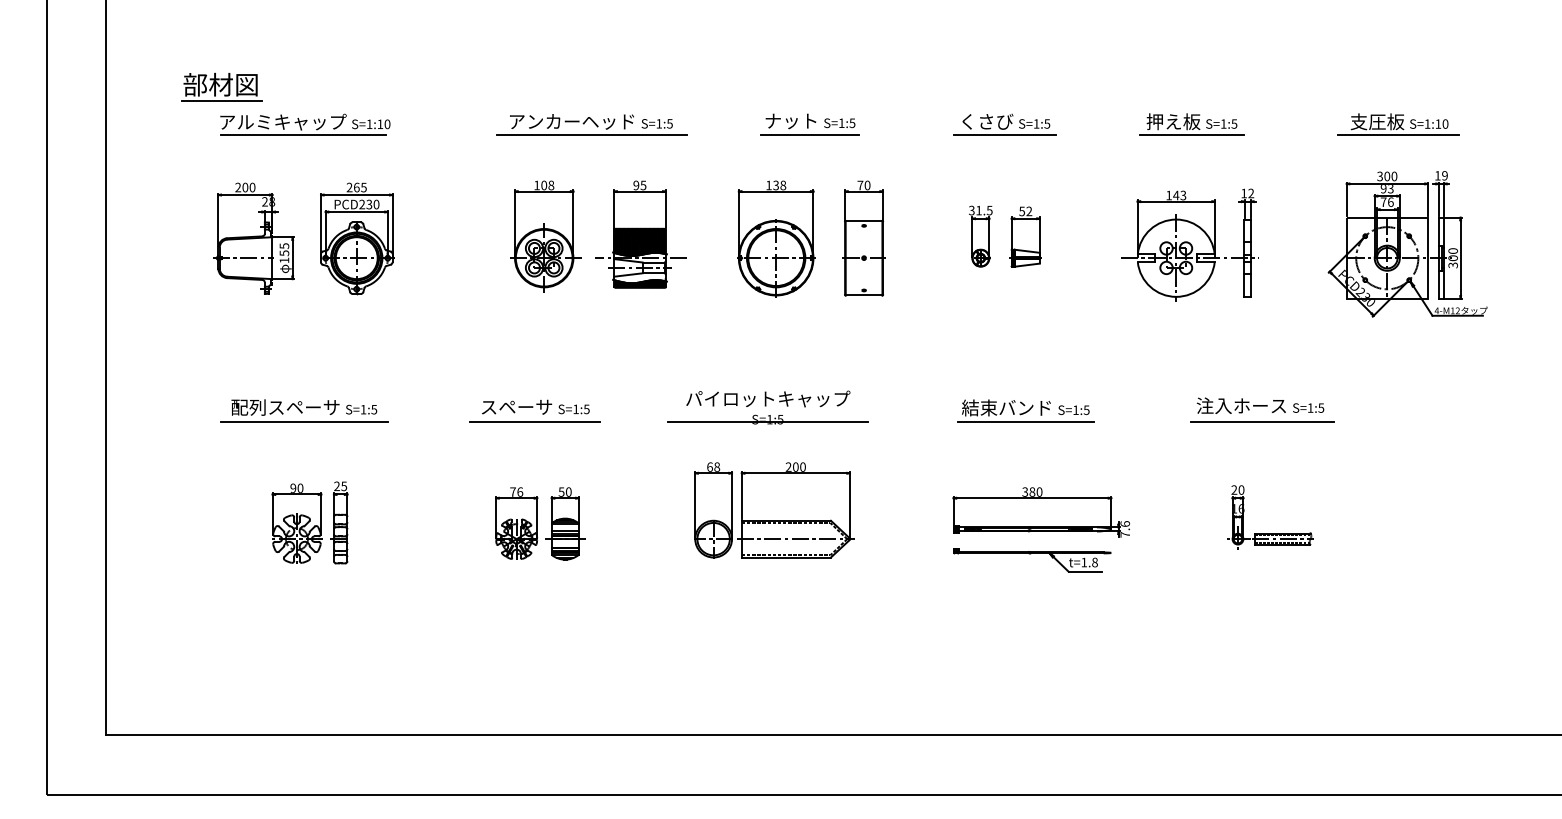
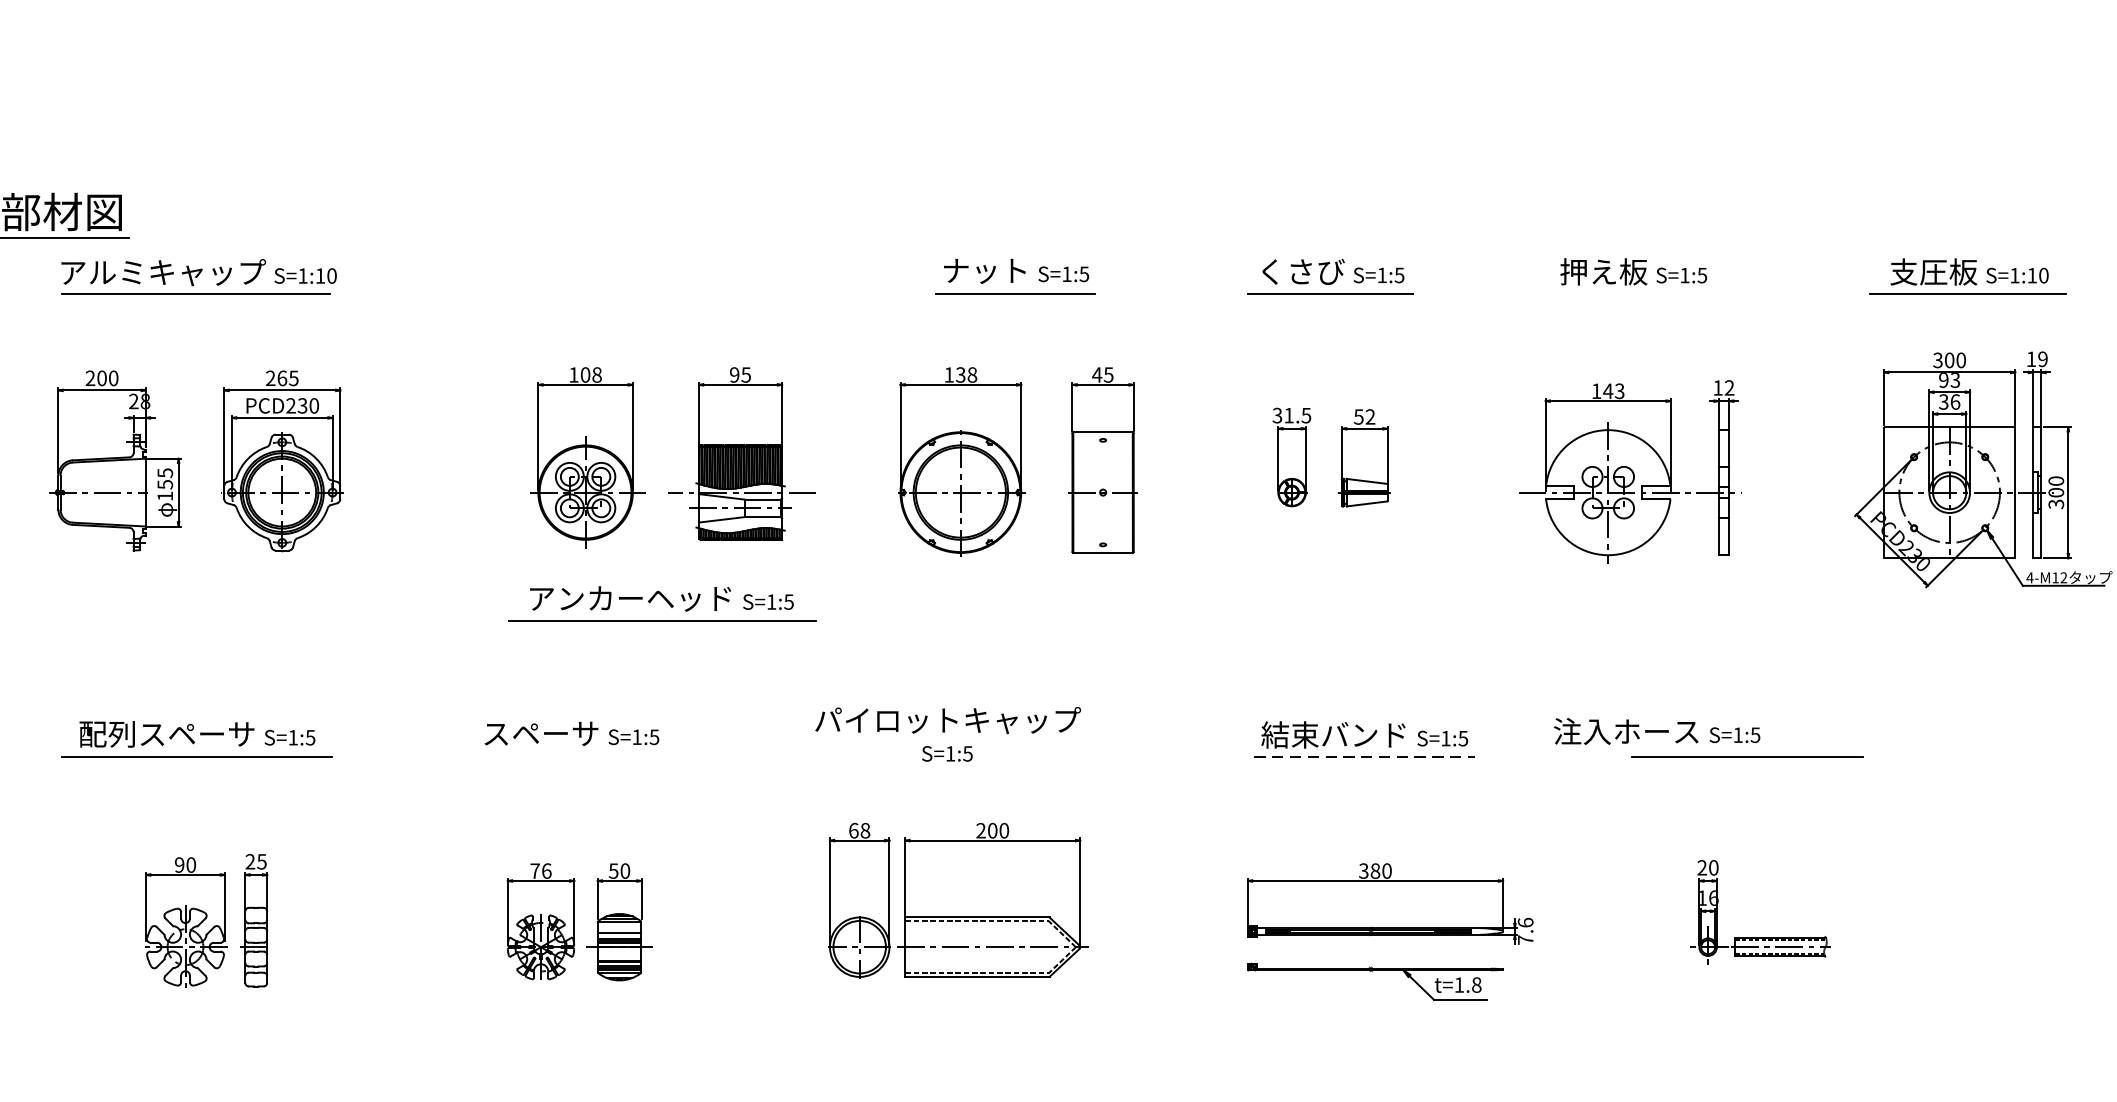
part: (591, 124) -> (662, 603), moved
line: (1191, 135) -> (1632, 294), removed
text: (863, 185) -> (1102, 375), 70 -> 45
text: (1383, 201) -> (1943, 400), 76 -> 36
text: (1260, 405) -> (1657, 730), moved
line: (534, 421) -> (569, 756), removed
line: (767, 421) -> (946, 756), removed
line: (1026, 421) -> (1365, 756), solid -> dashed

